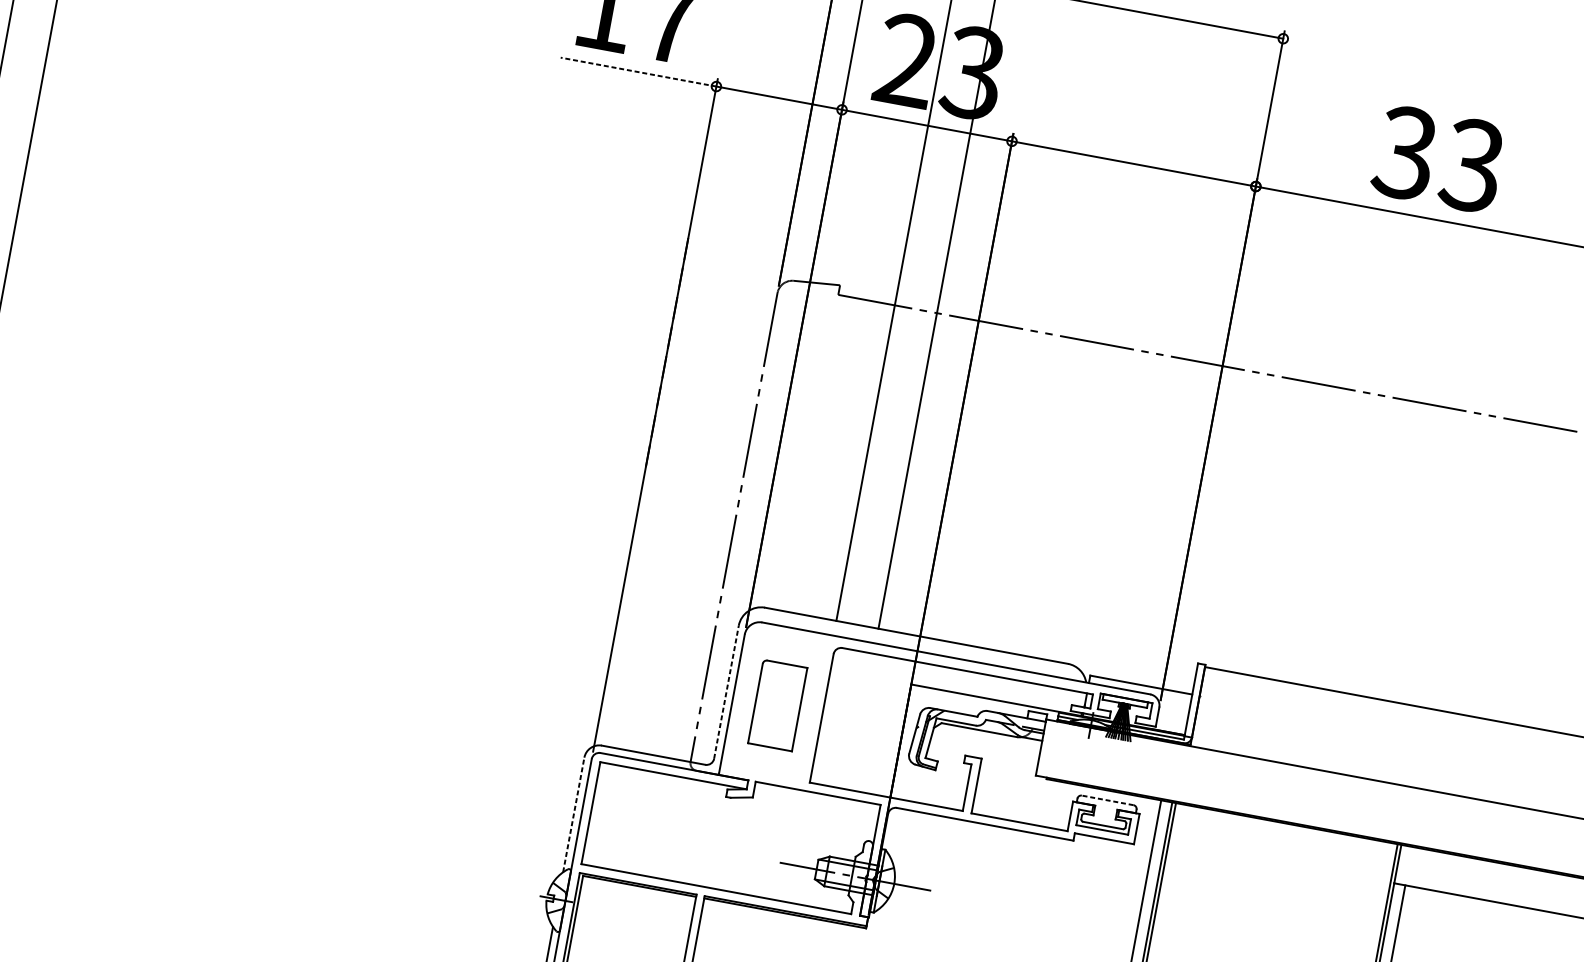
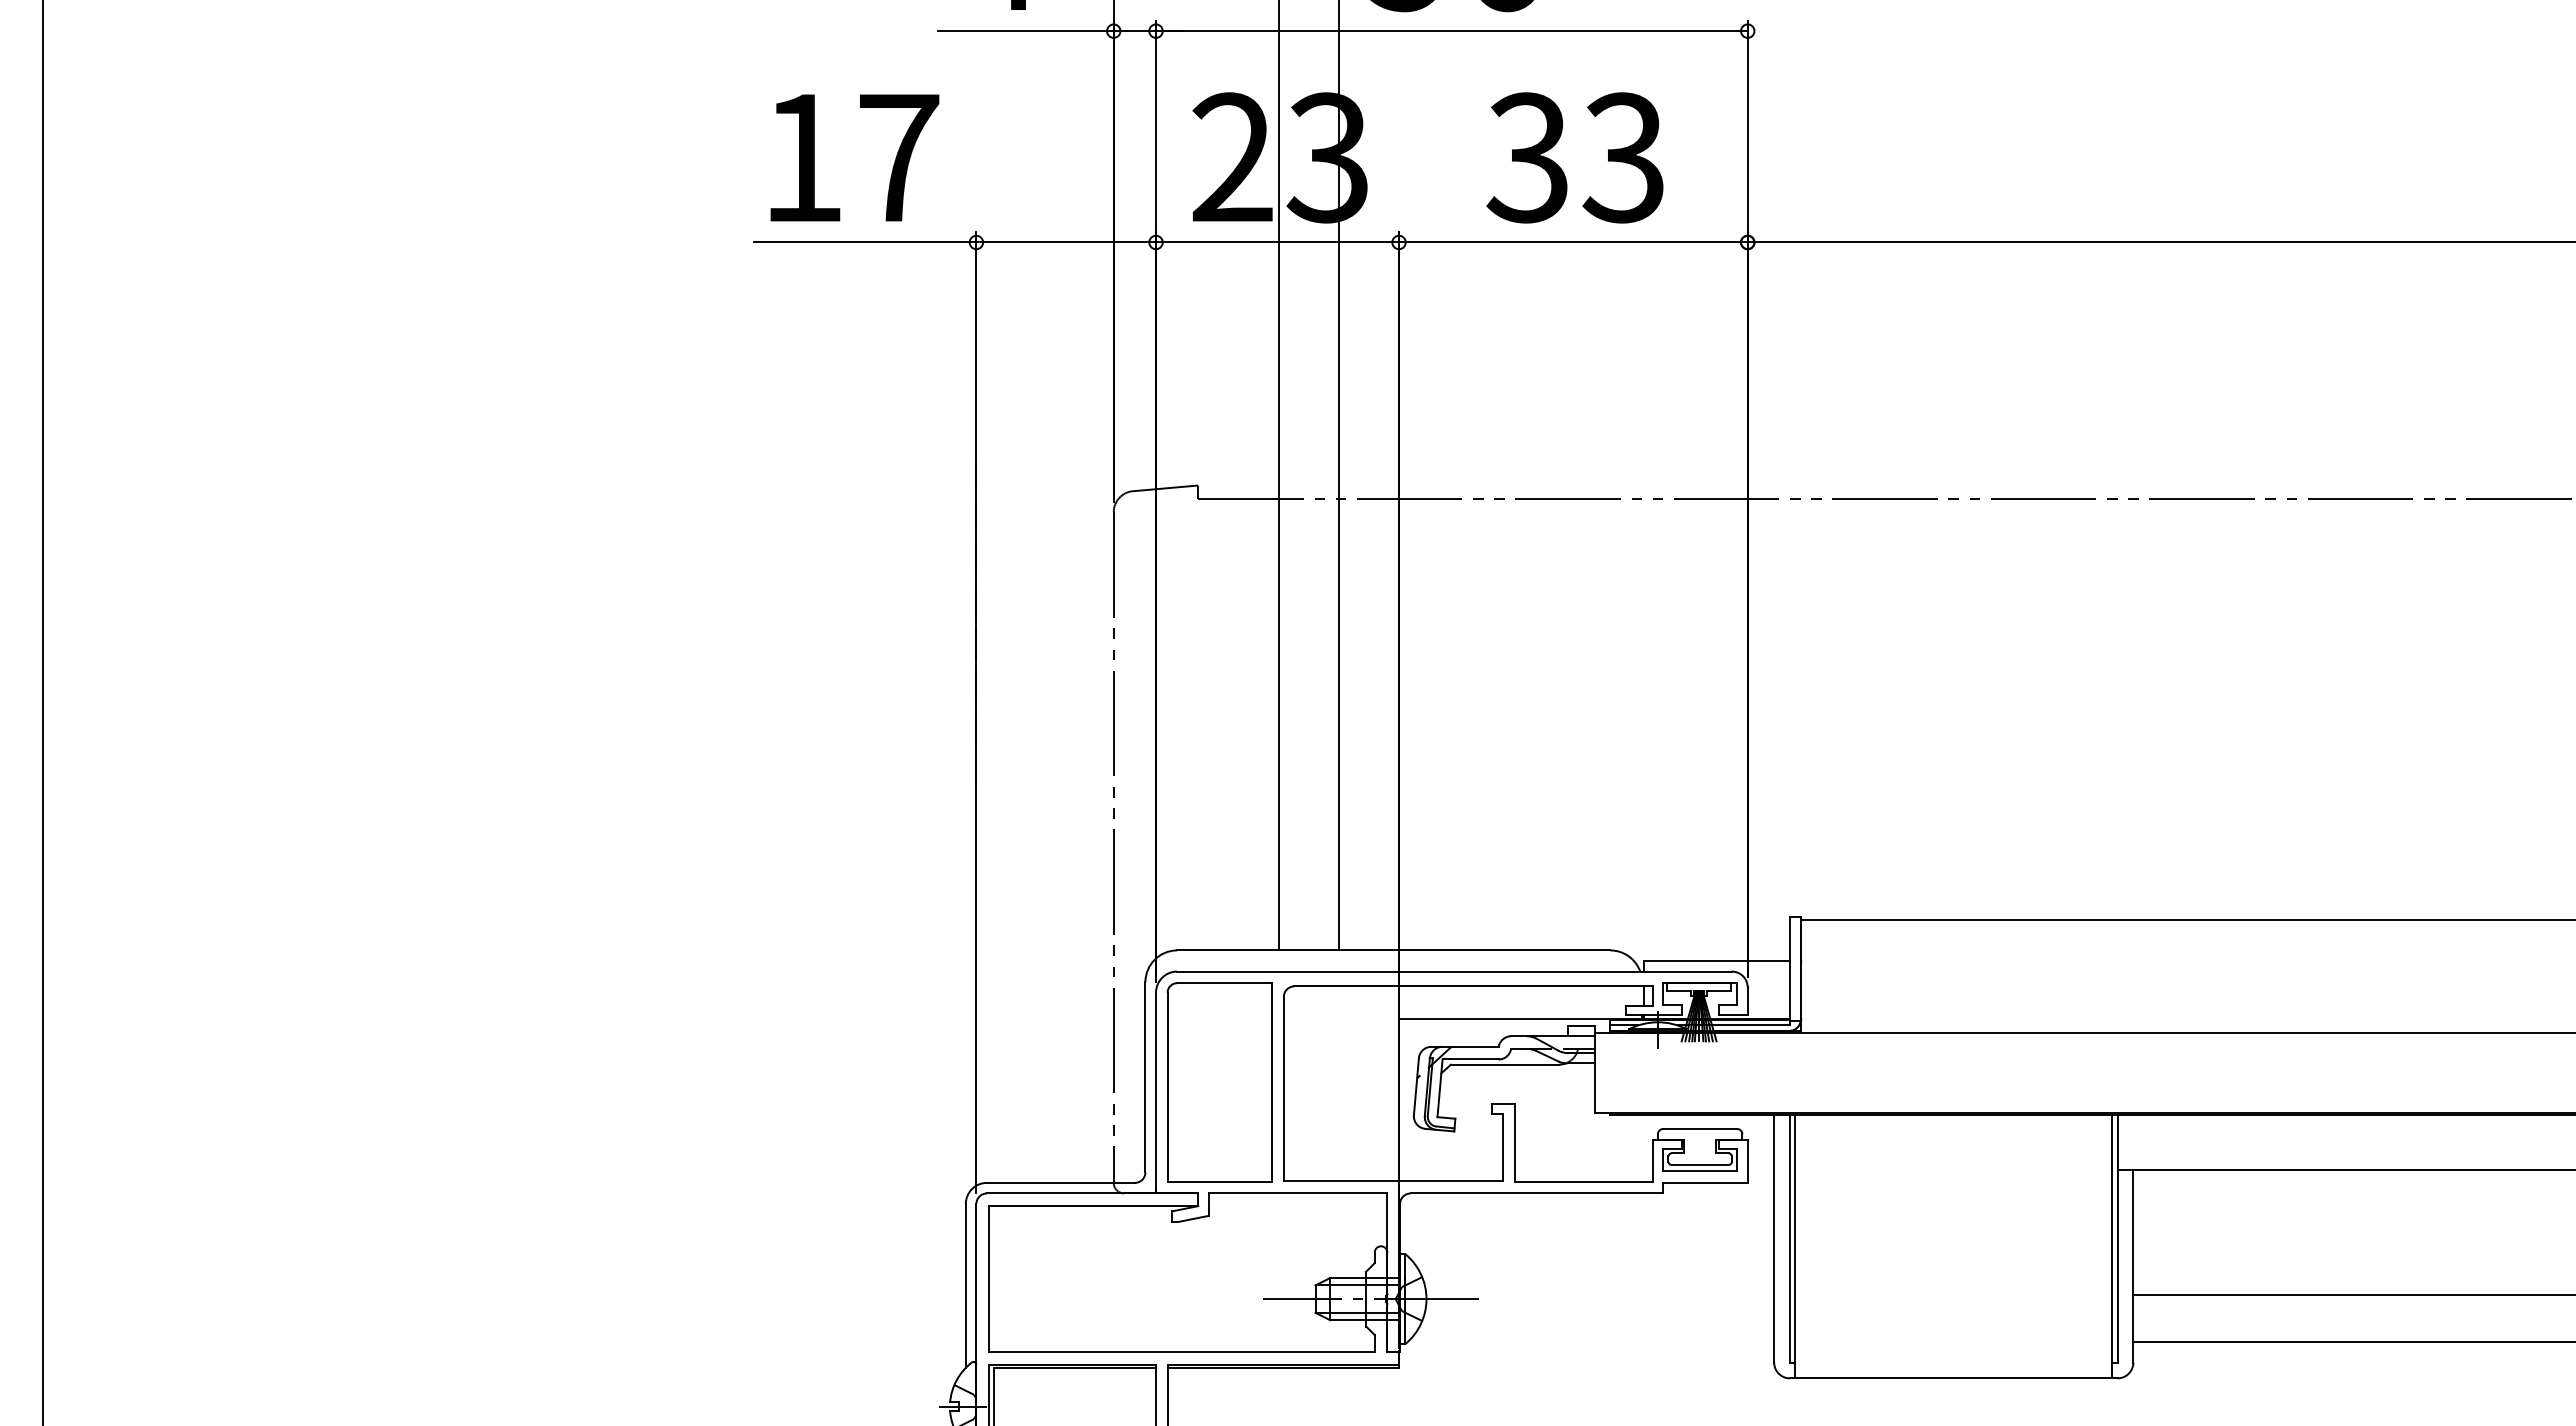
line: (638, 72) -> (864, 242), dashed -> solid
text: (1438, 158) -> (1574, 157), moved
line: (726, 691) -> (1145, 1076), dashed -> solid
part: (777, 705) -> (1219, 1082), size x1.67
line: (1107, 800) -> (1700, 1129), dashed -> solid
line: (573, 814) -> (965, 1285), dashed -> solid

